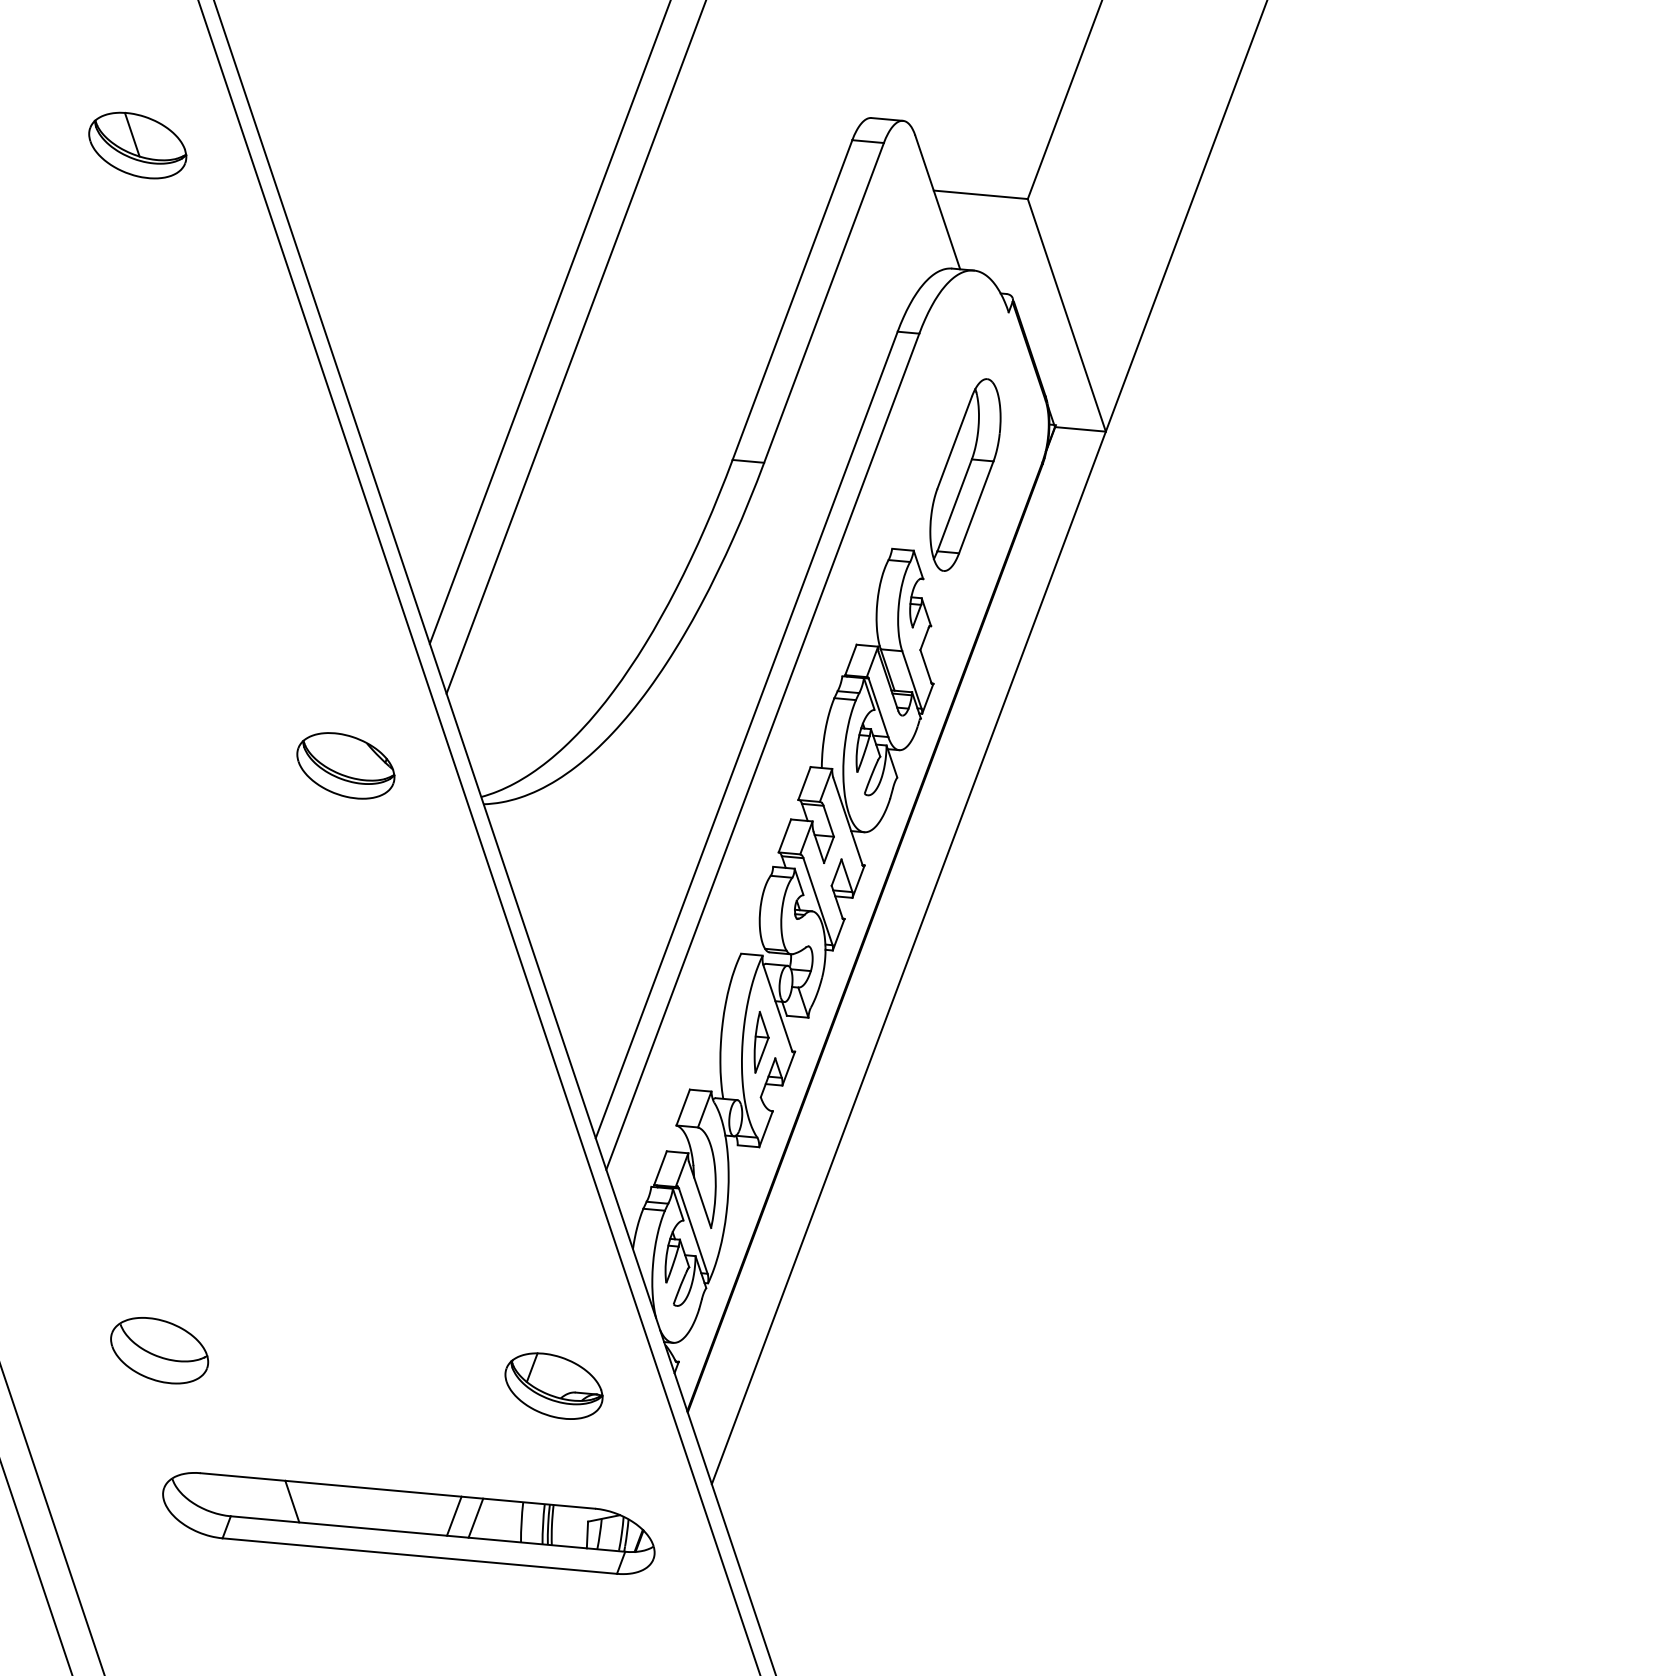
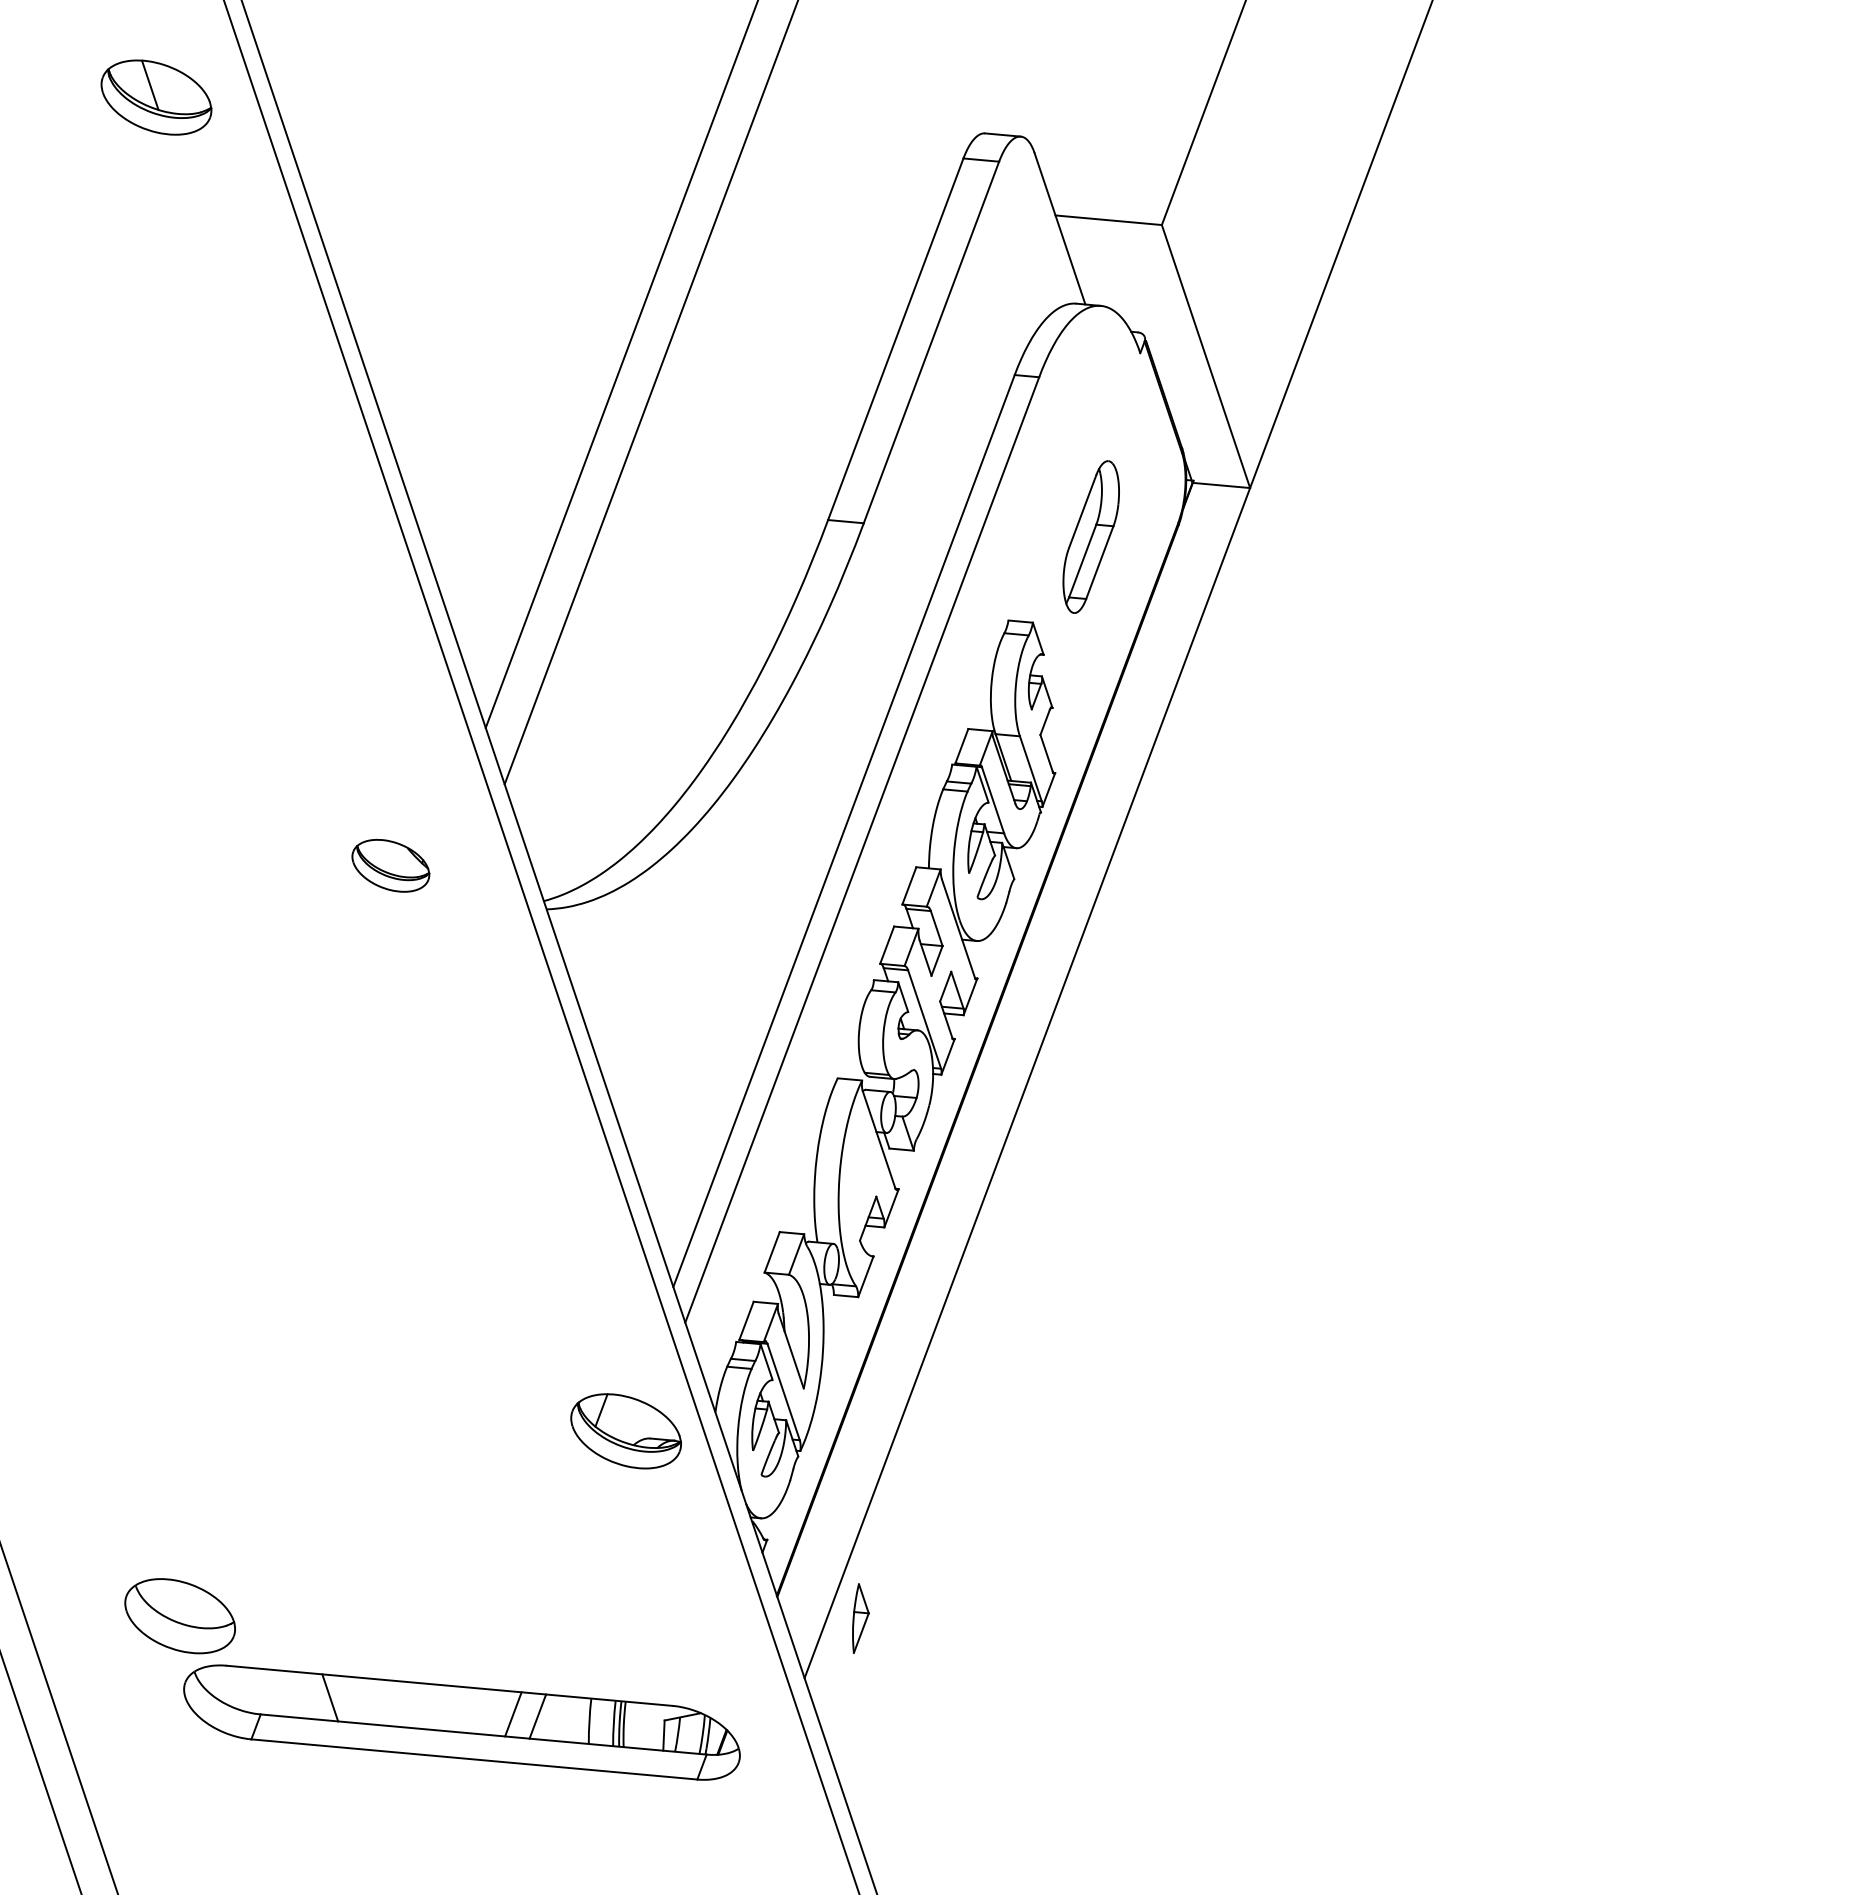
part: (137, 145) -> (156, 97), moved
part: (964, 474) -> (1090, 536), size x0.7
part: (345, 765) -> (390, 865), size x0.7
part: (761, 1042) -> (860, 1618), moved
part: (159, 1350) -> (179, 1616), moved
part: (553, 1386) -> (625, 1431), moved

